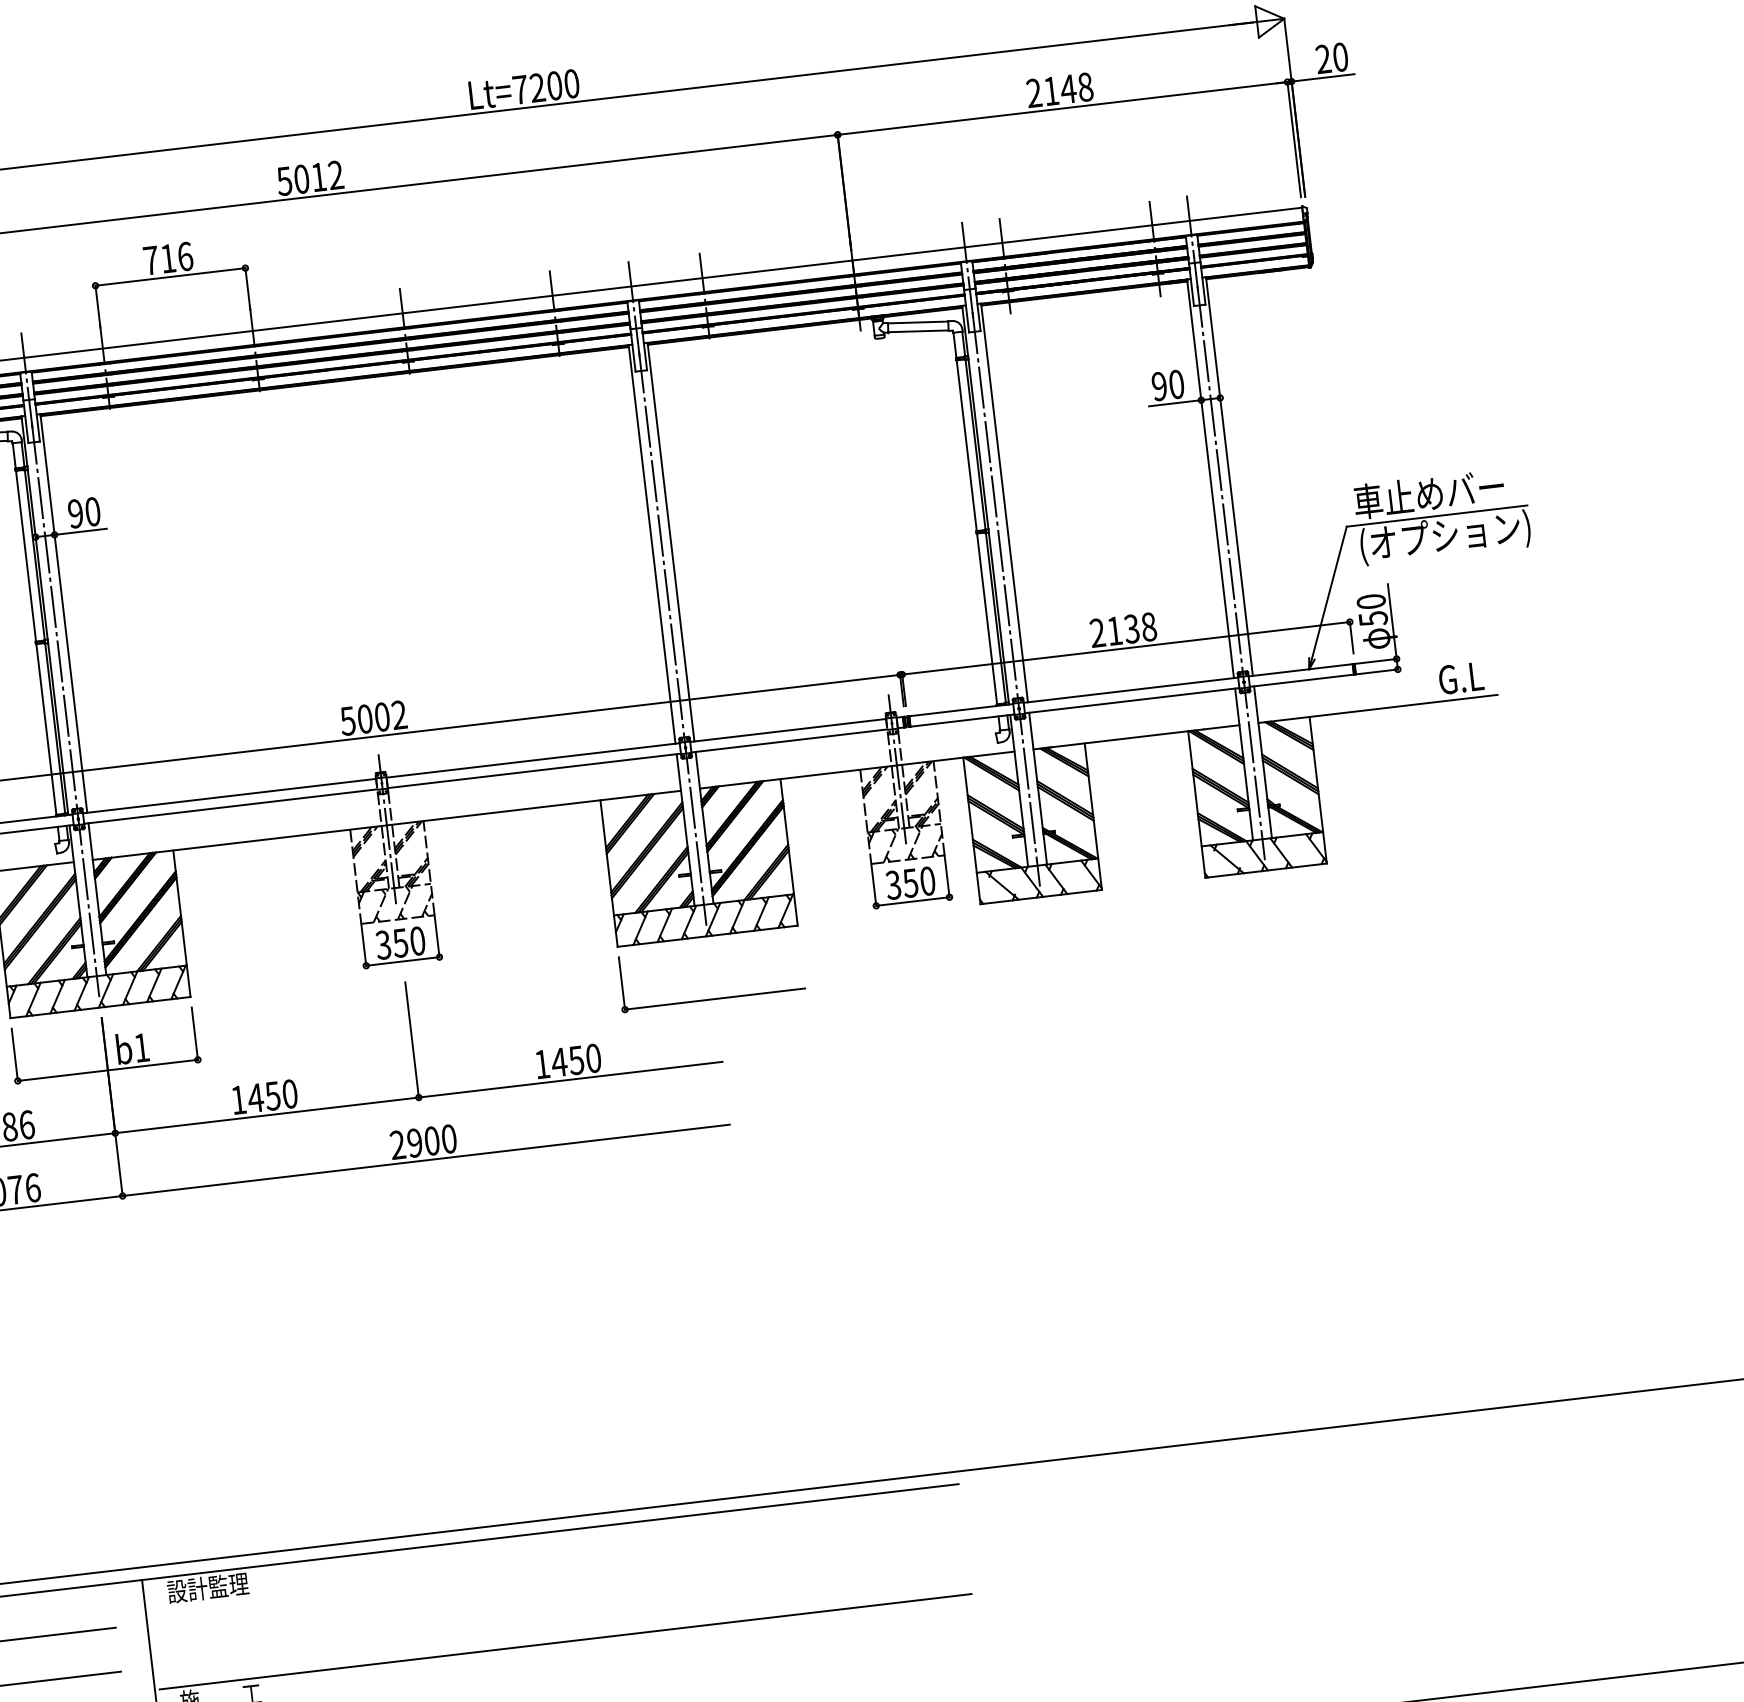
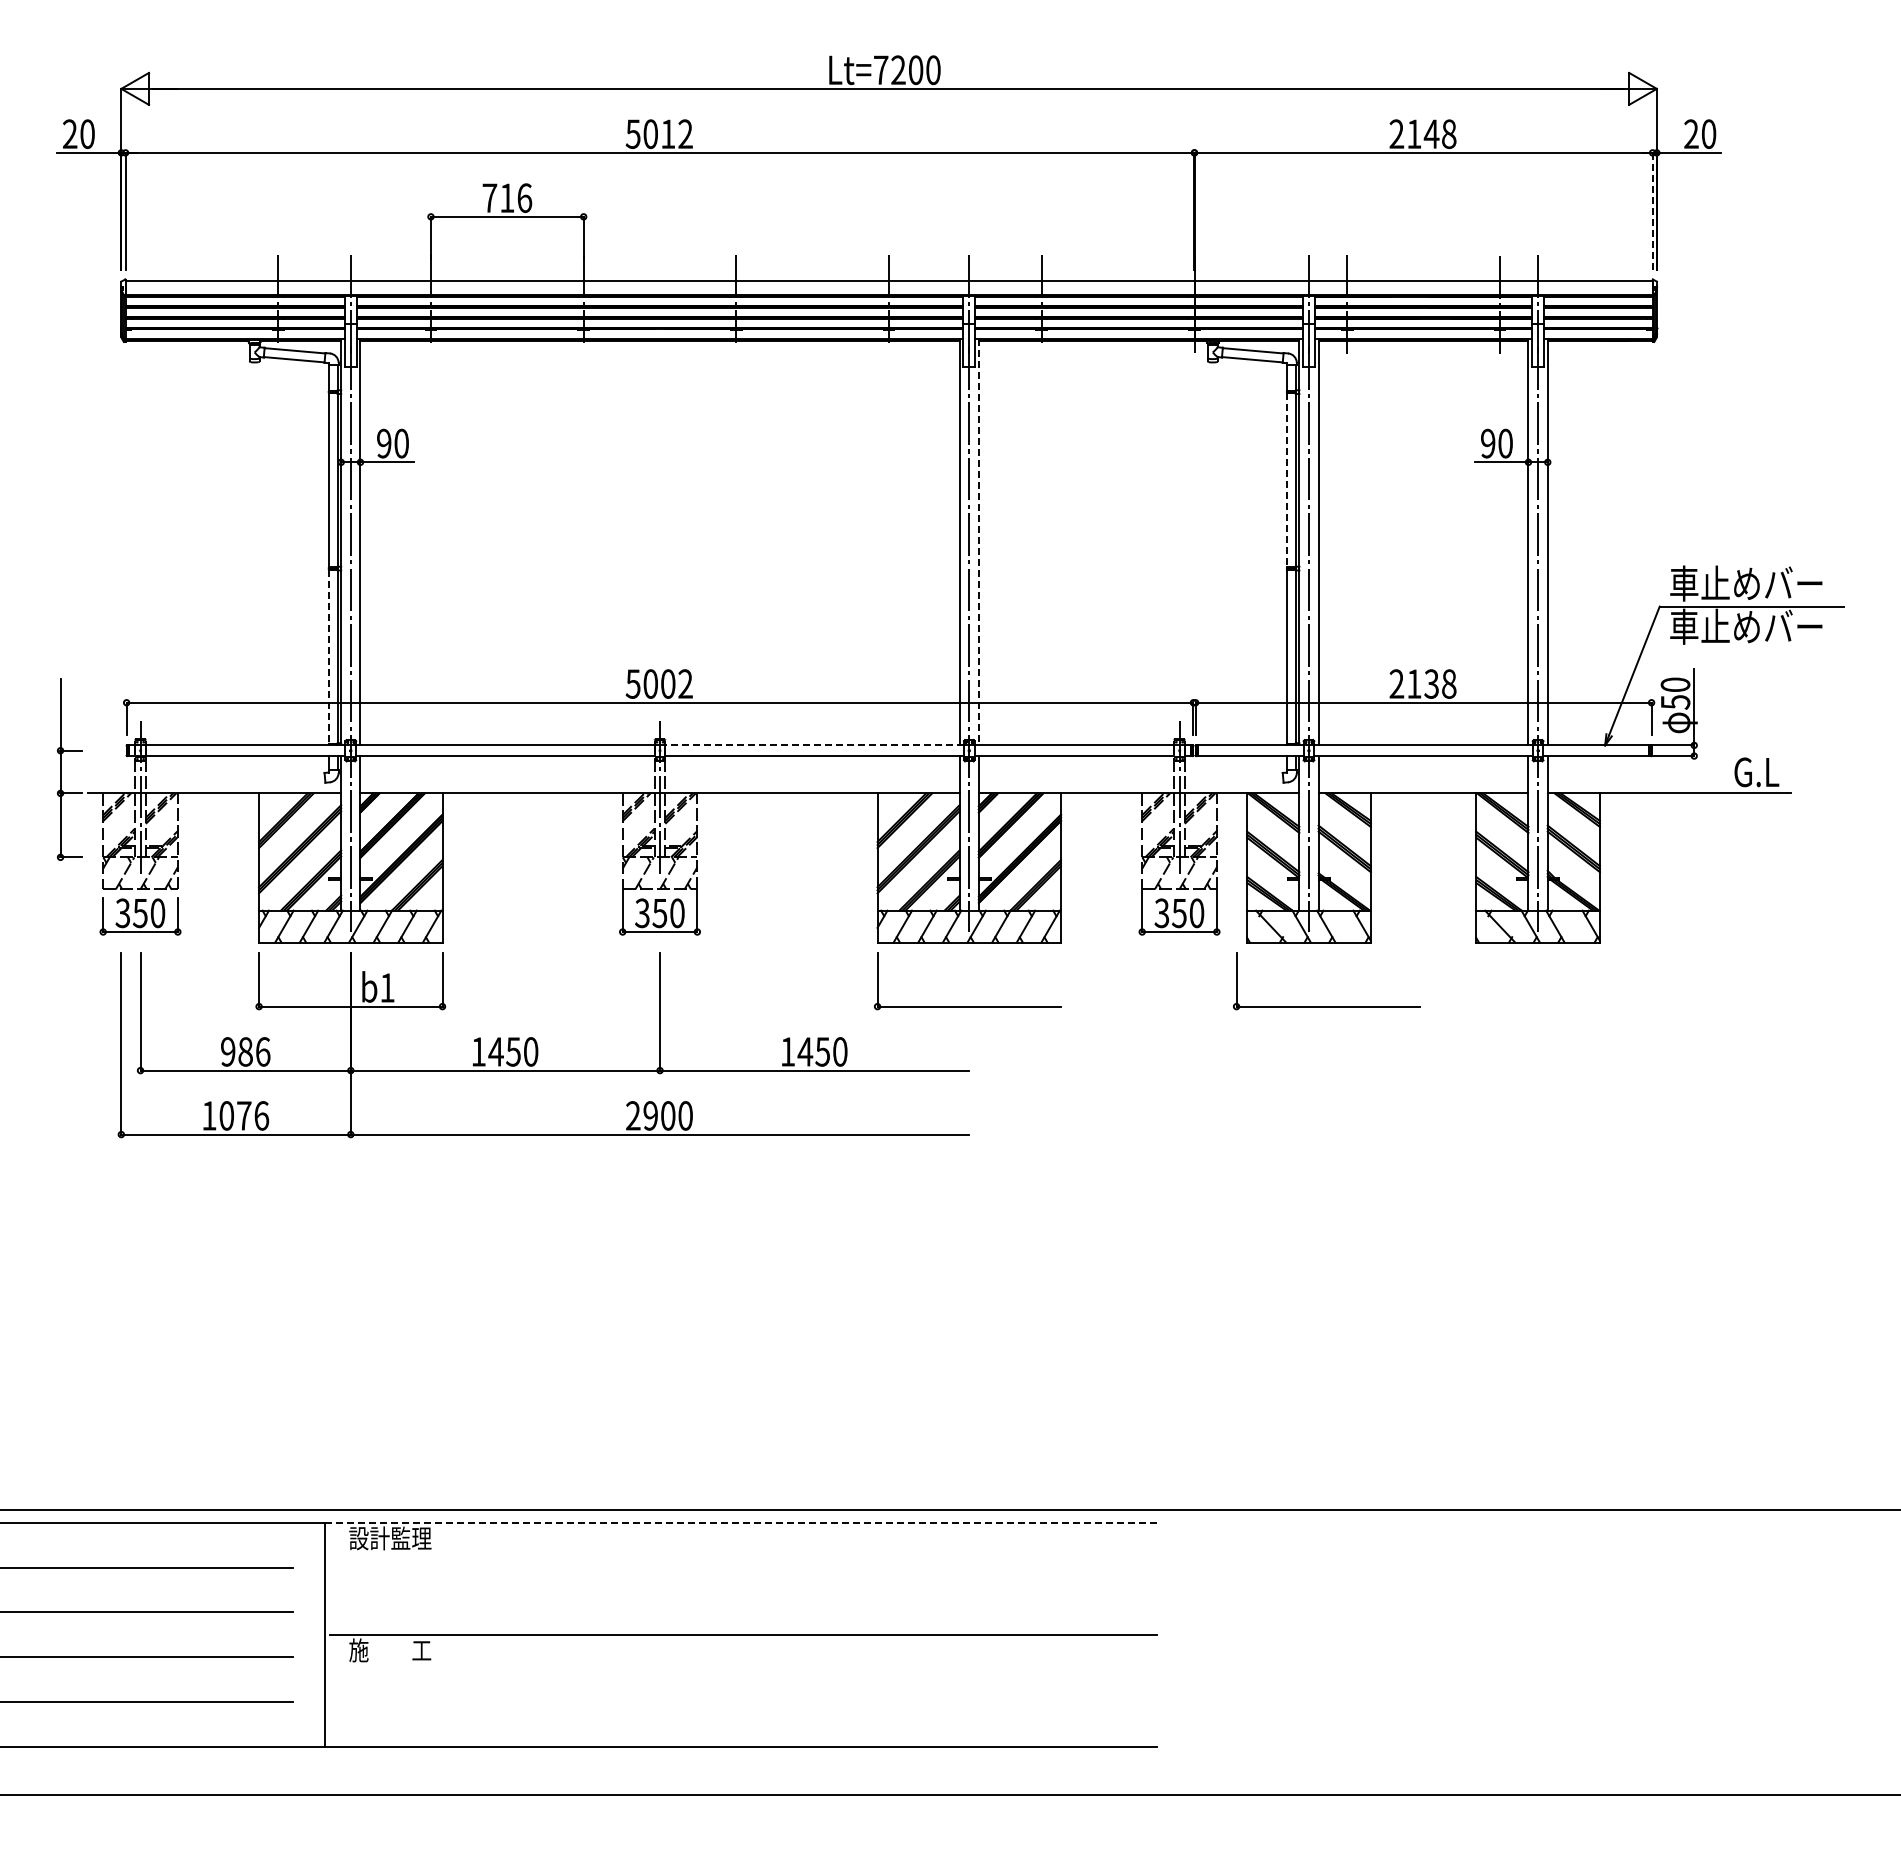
line: (1294, 139) -> (1652, 211), solid -> dashed
line: (966, 445) -> (1287, 480), solid -> dashed
text: (1444, 537) -> (1756, 628), (オプション) -> 車止めバー
line: (670, 542) -> (978, 542), solid -> dashed
line: (46, 729) -> (329, 656), solid -> dashed
line: (533, 760) -> (814, 745), solid -> dashed
part: (1065, 957) -> (1326, 1006), added
line: (549, 1531) -> (740, 1522), solid -> dashed

